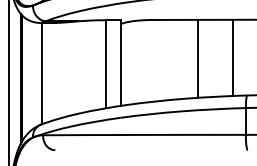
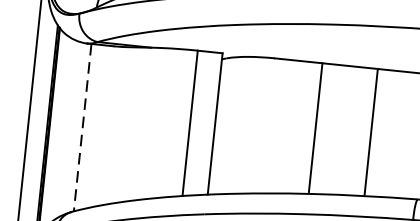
line: (233, 57) -> (371, 131), moved
line: (197, 58) -> (315, 126), moved
line: (42, 73) -> (83, 127), solid -> dashed

